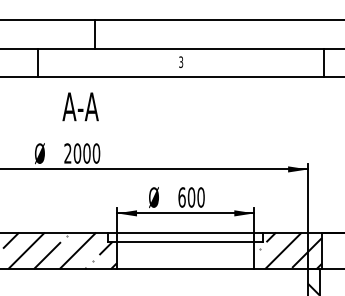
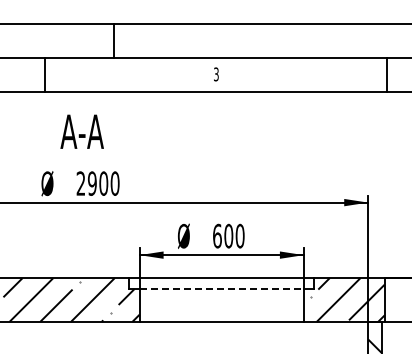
text: (80, 106) -> (81, 131), moved
text: (76, 153) -> (91, 183), 2000 -> 2900
line: (186, 242) -> (222, 289), solid -> dashed

